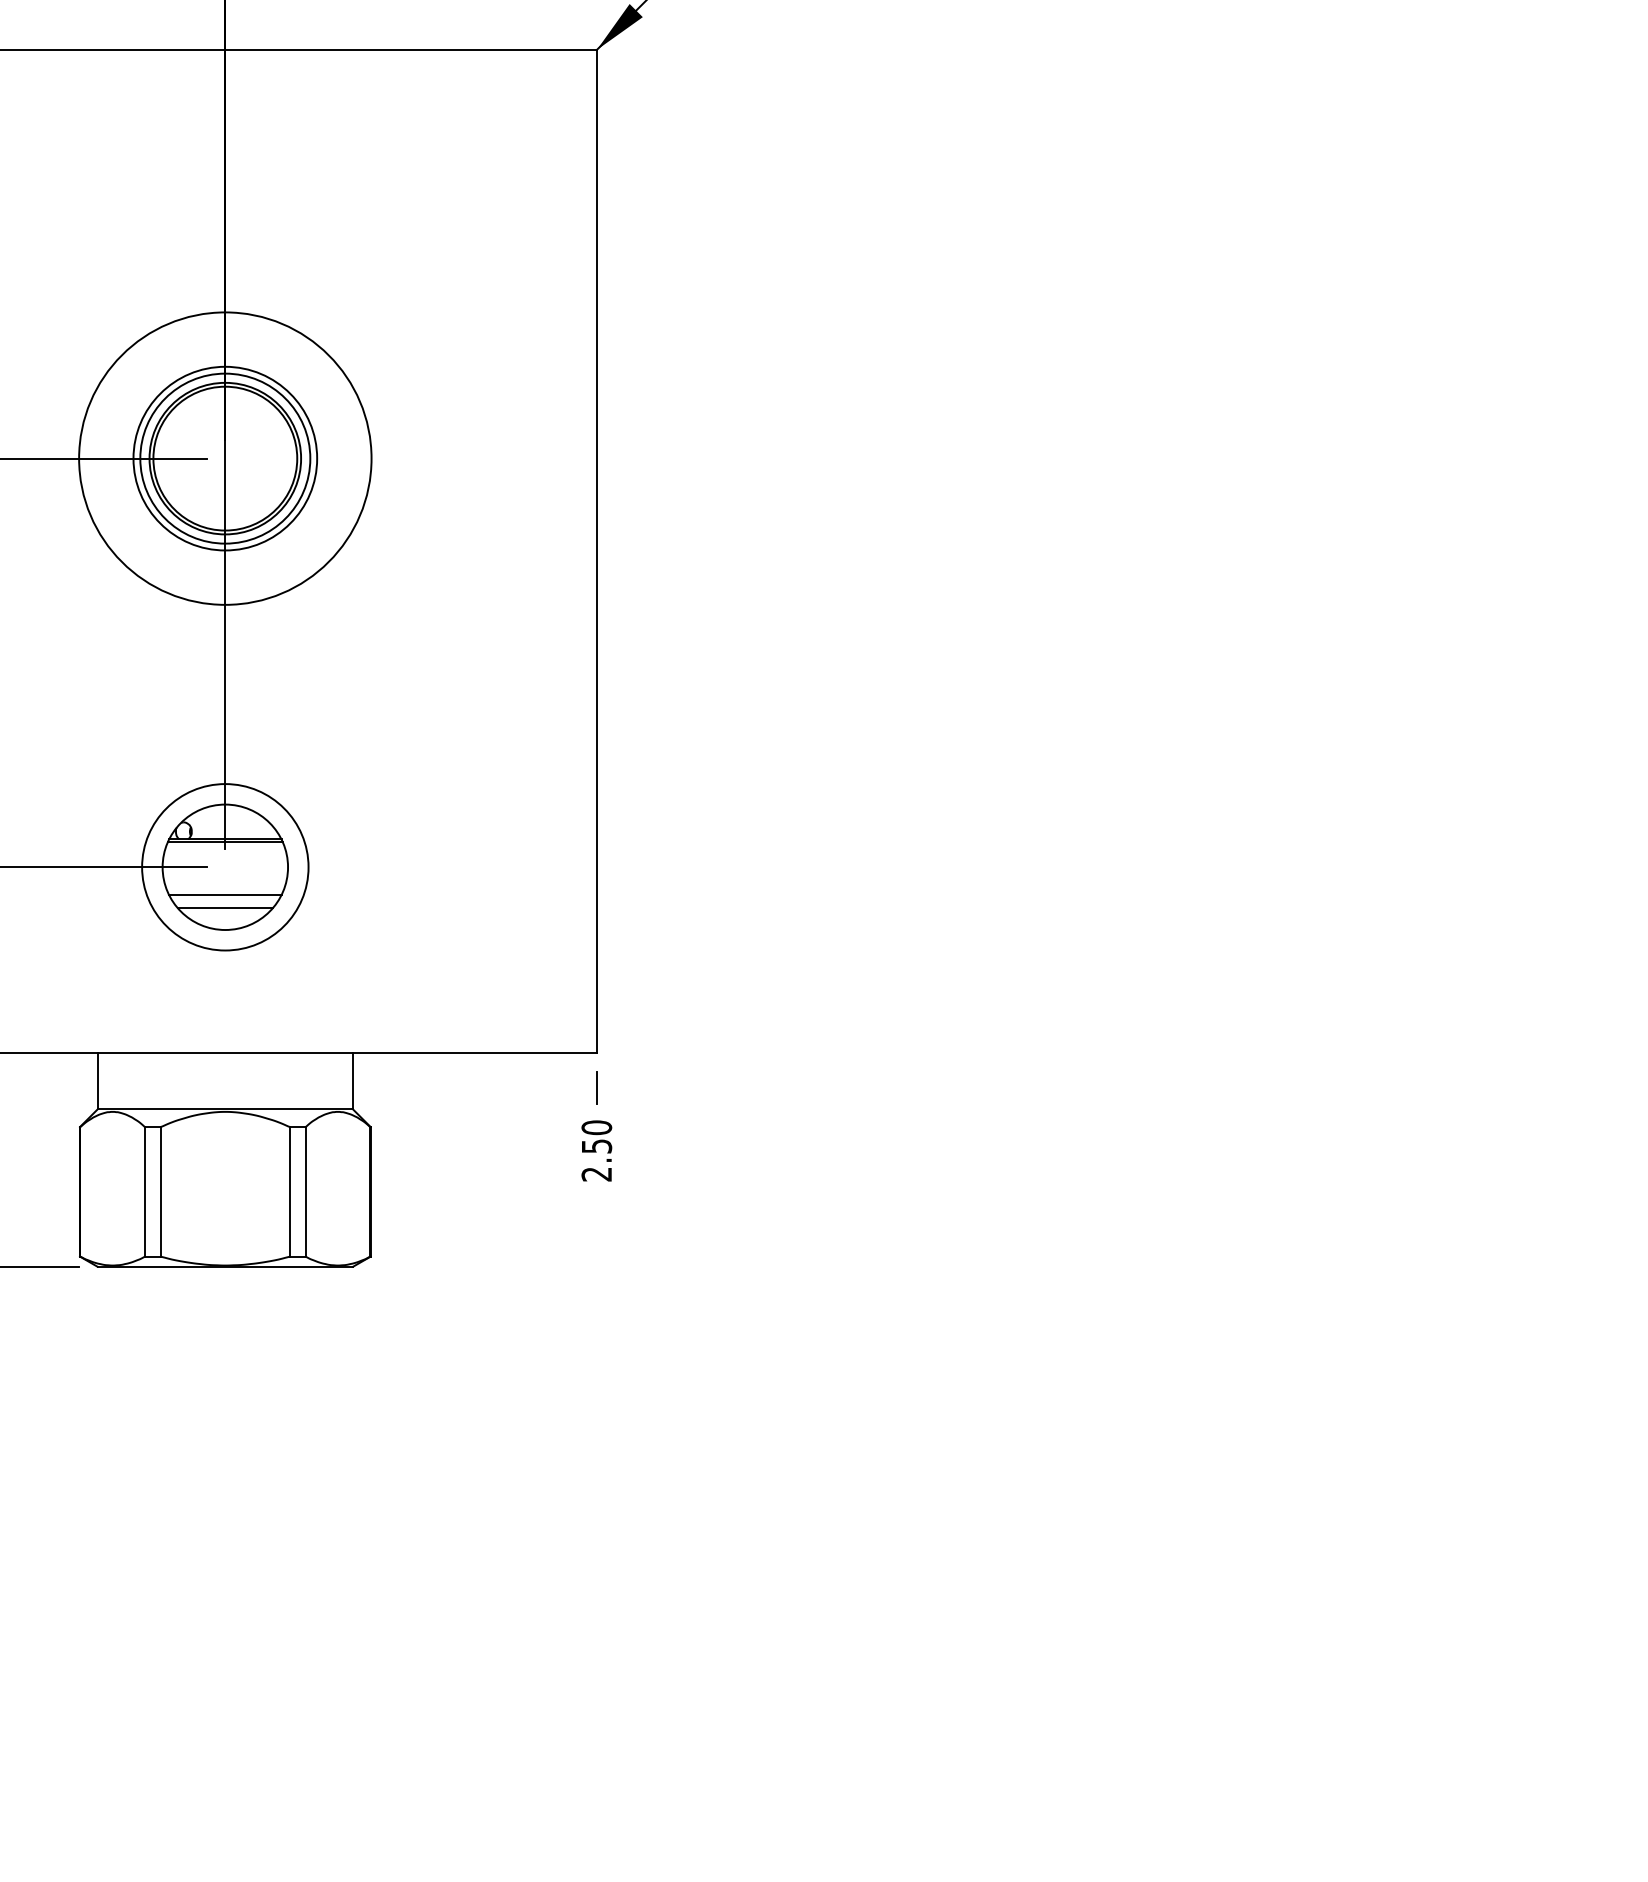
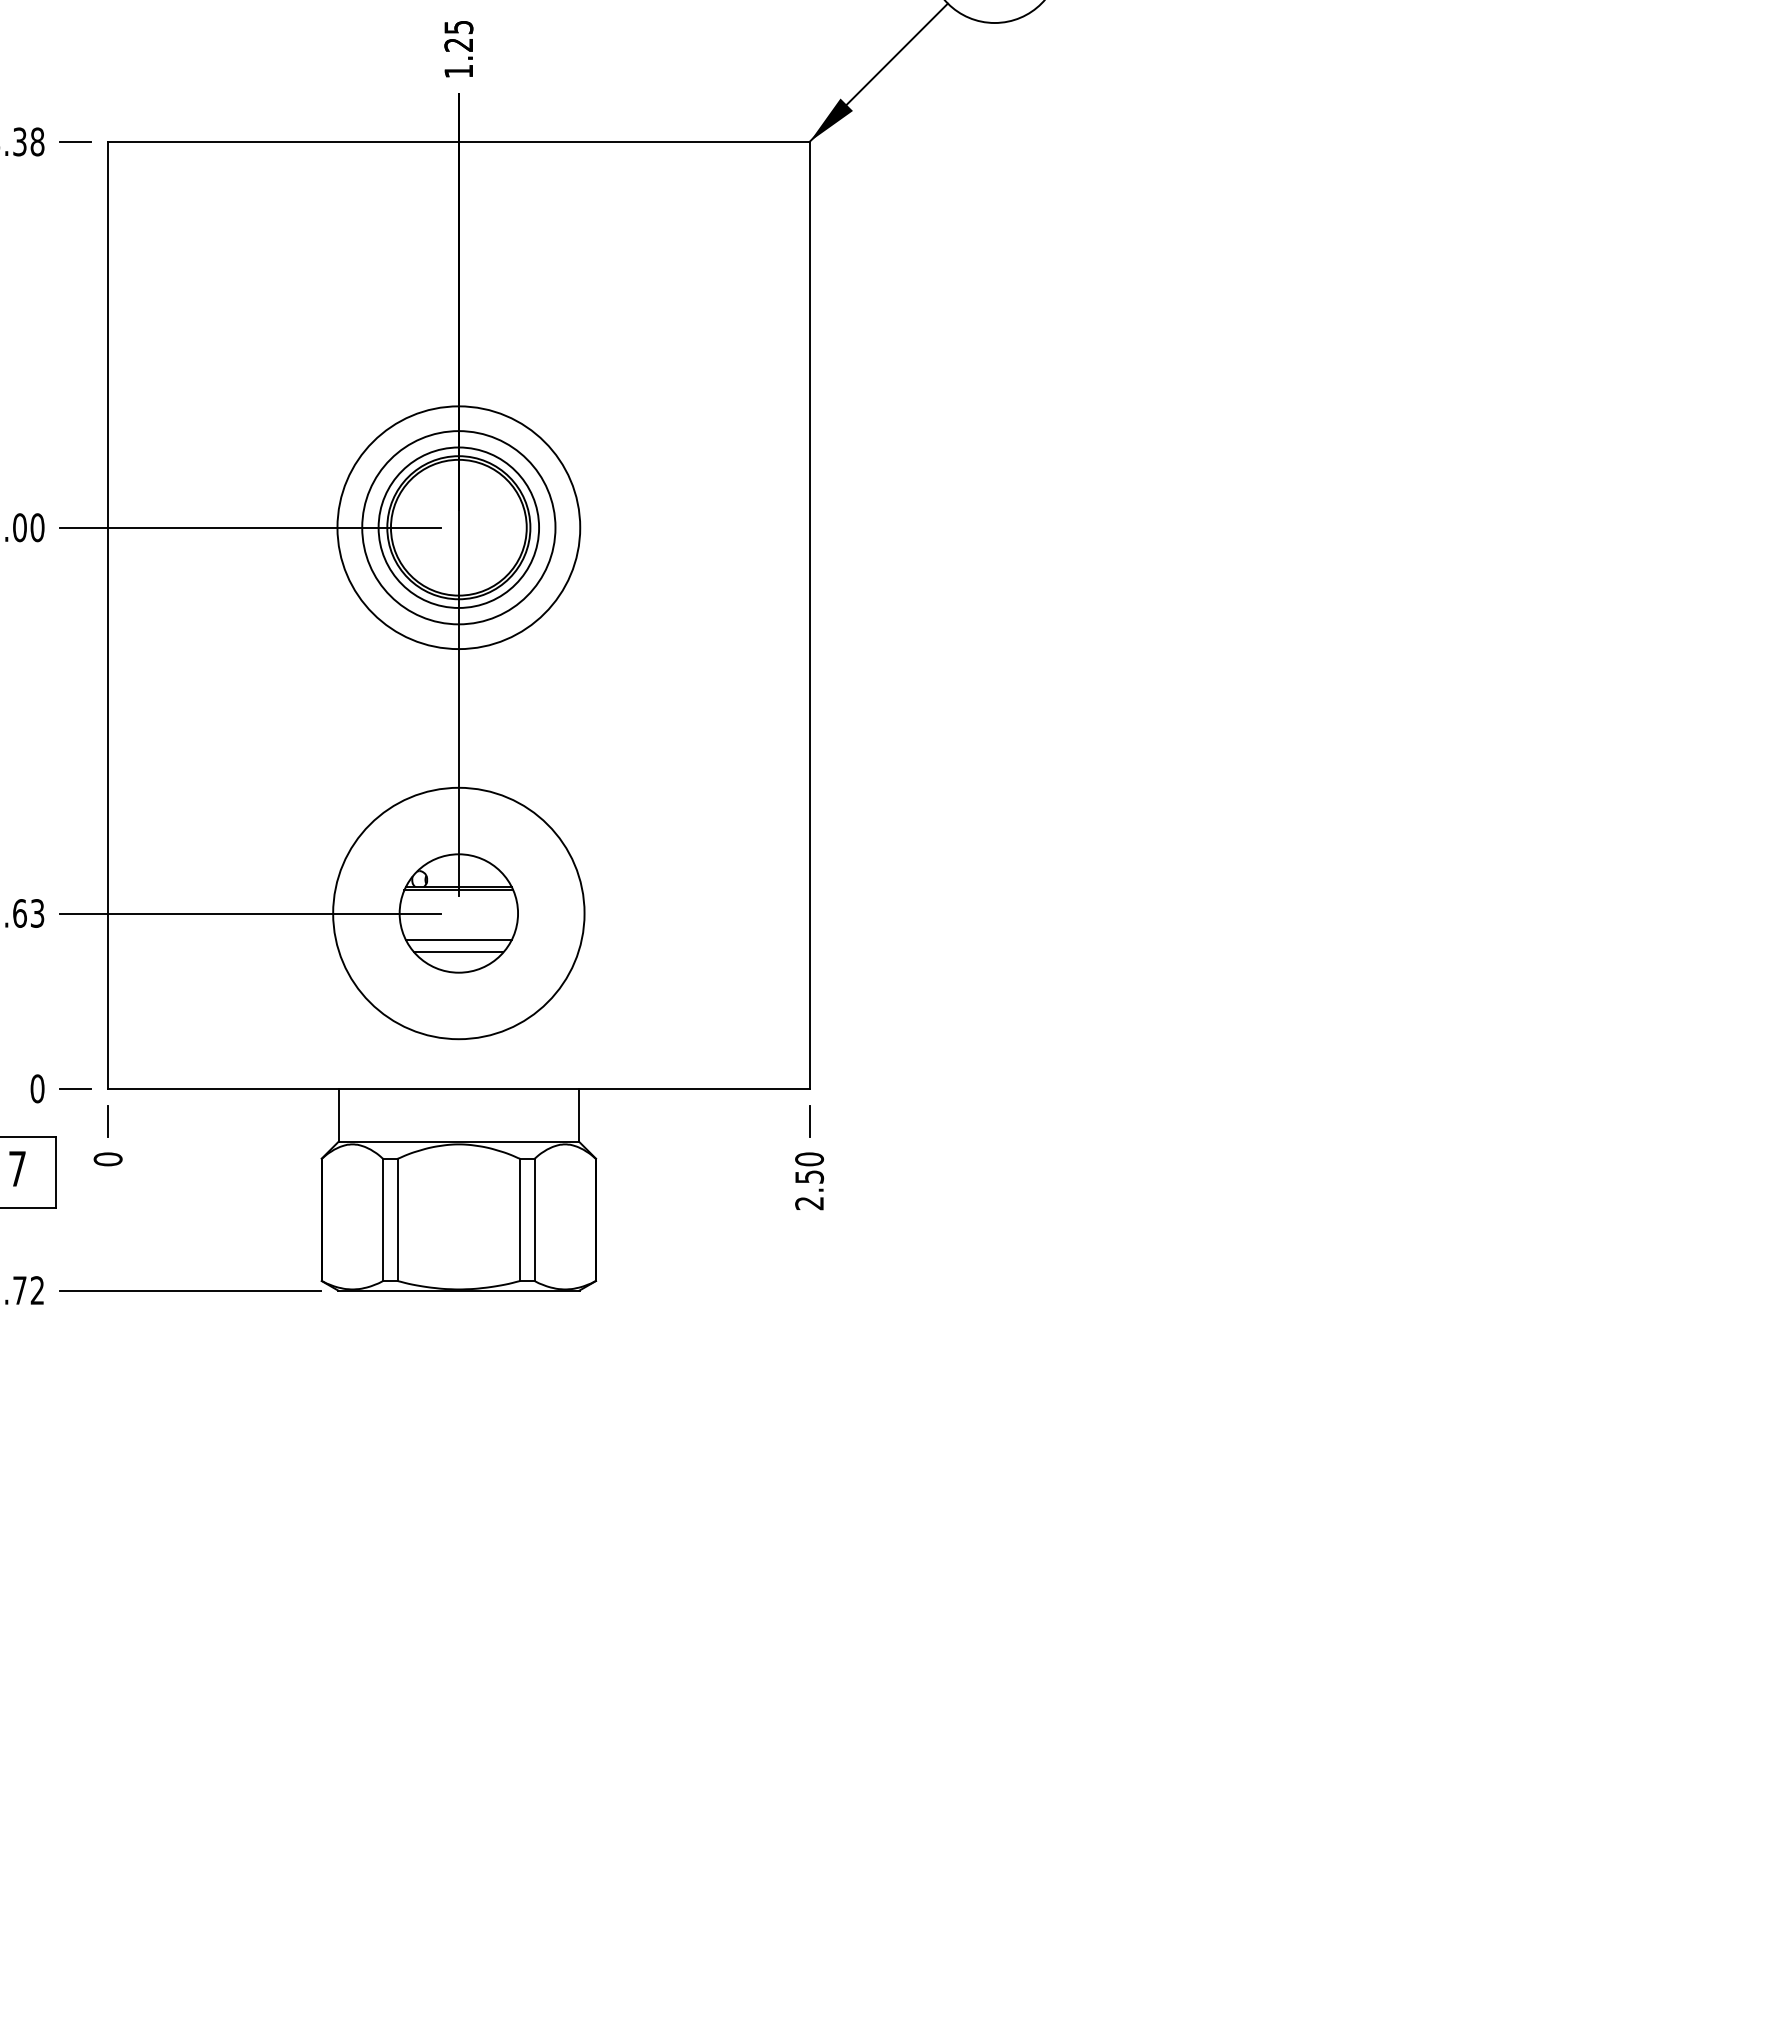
circle: (224, 458) -> (458, 527), size x0.7
circle: (224, 458) -> (458, 527), size x1.4
circle: (224, 867) -> (458, 913), size x1.6

